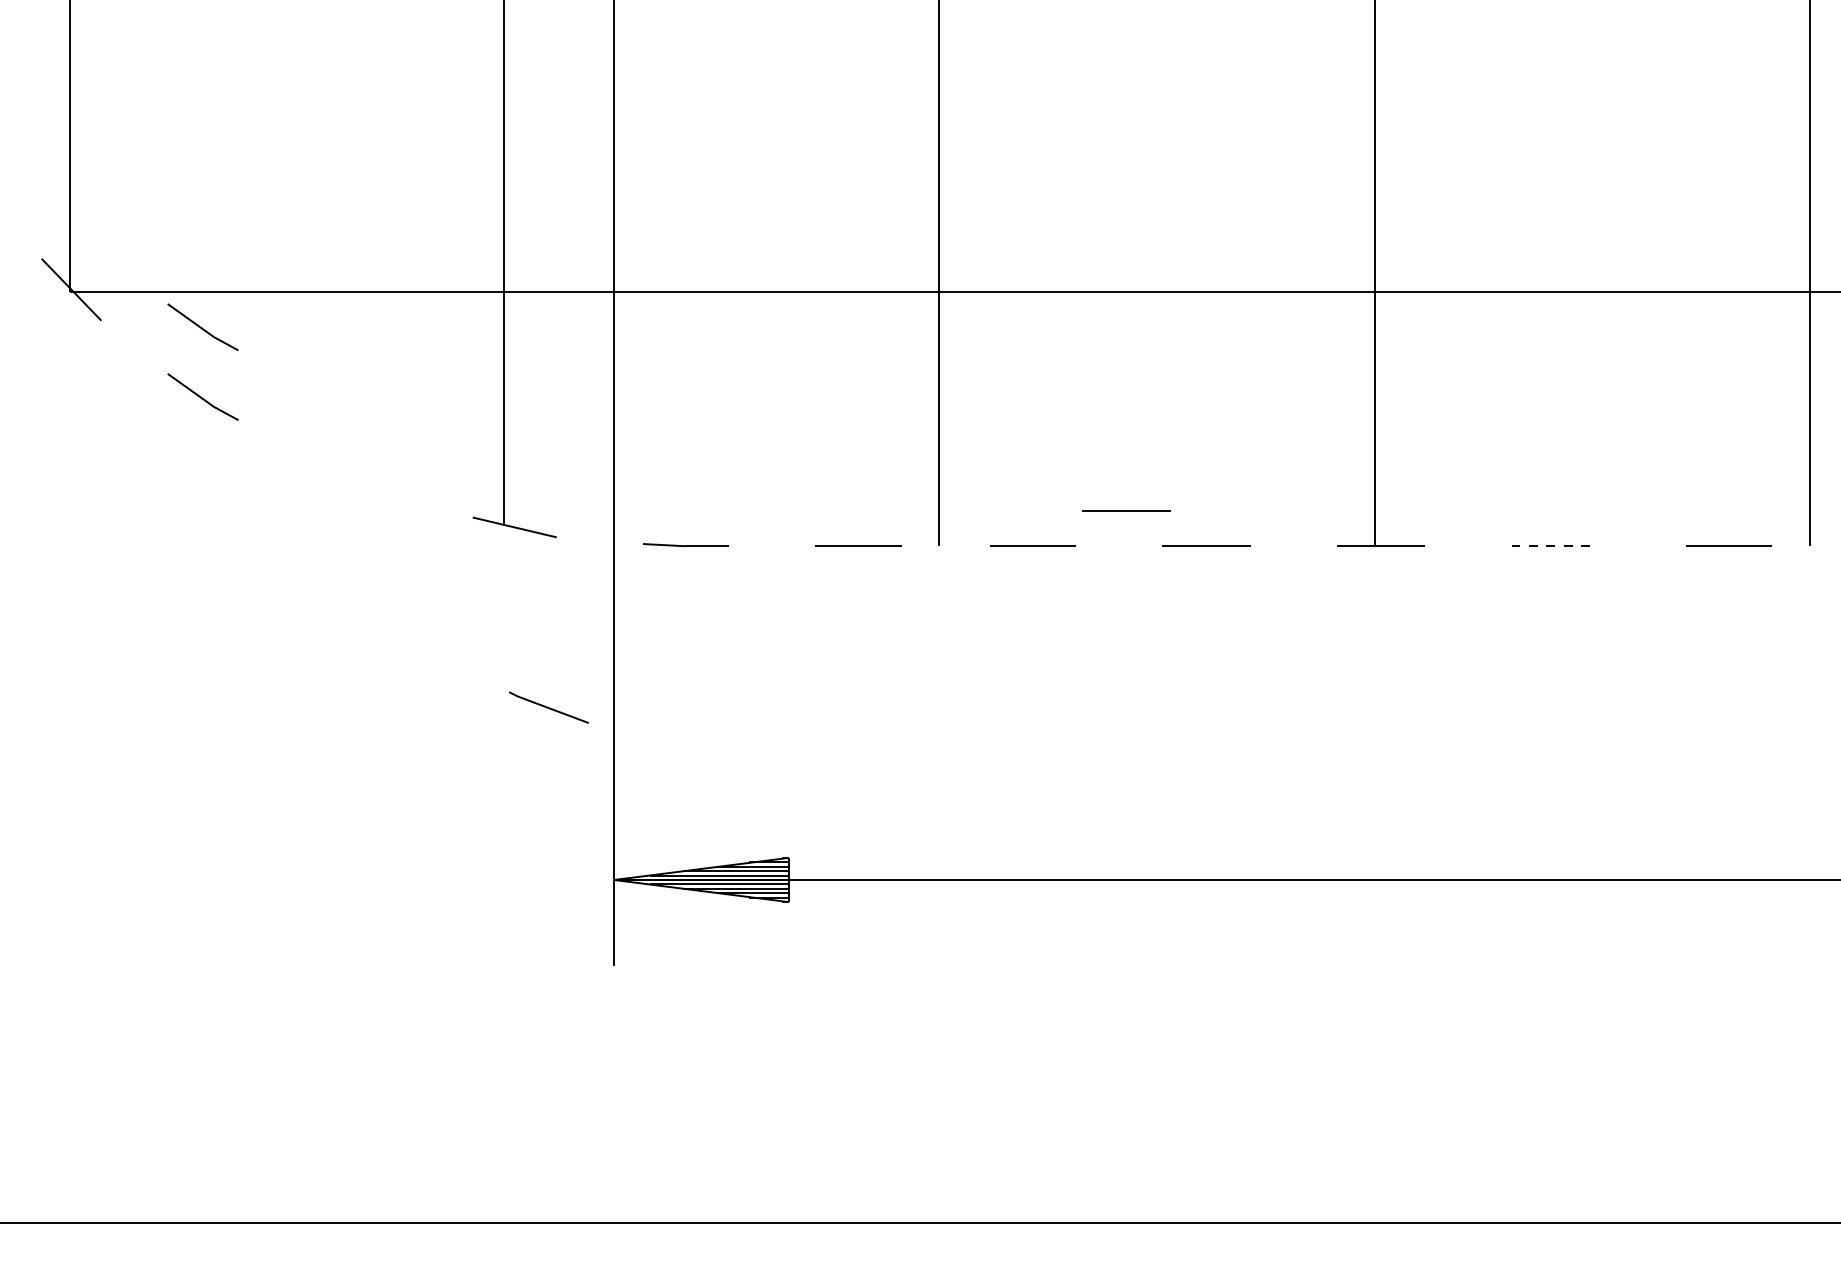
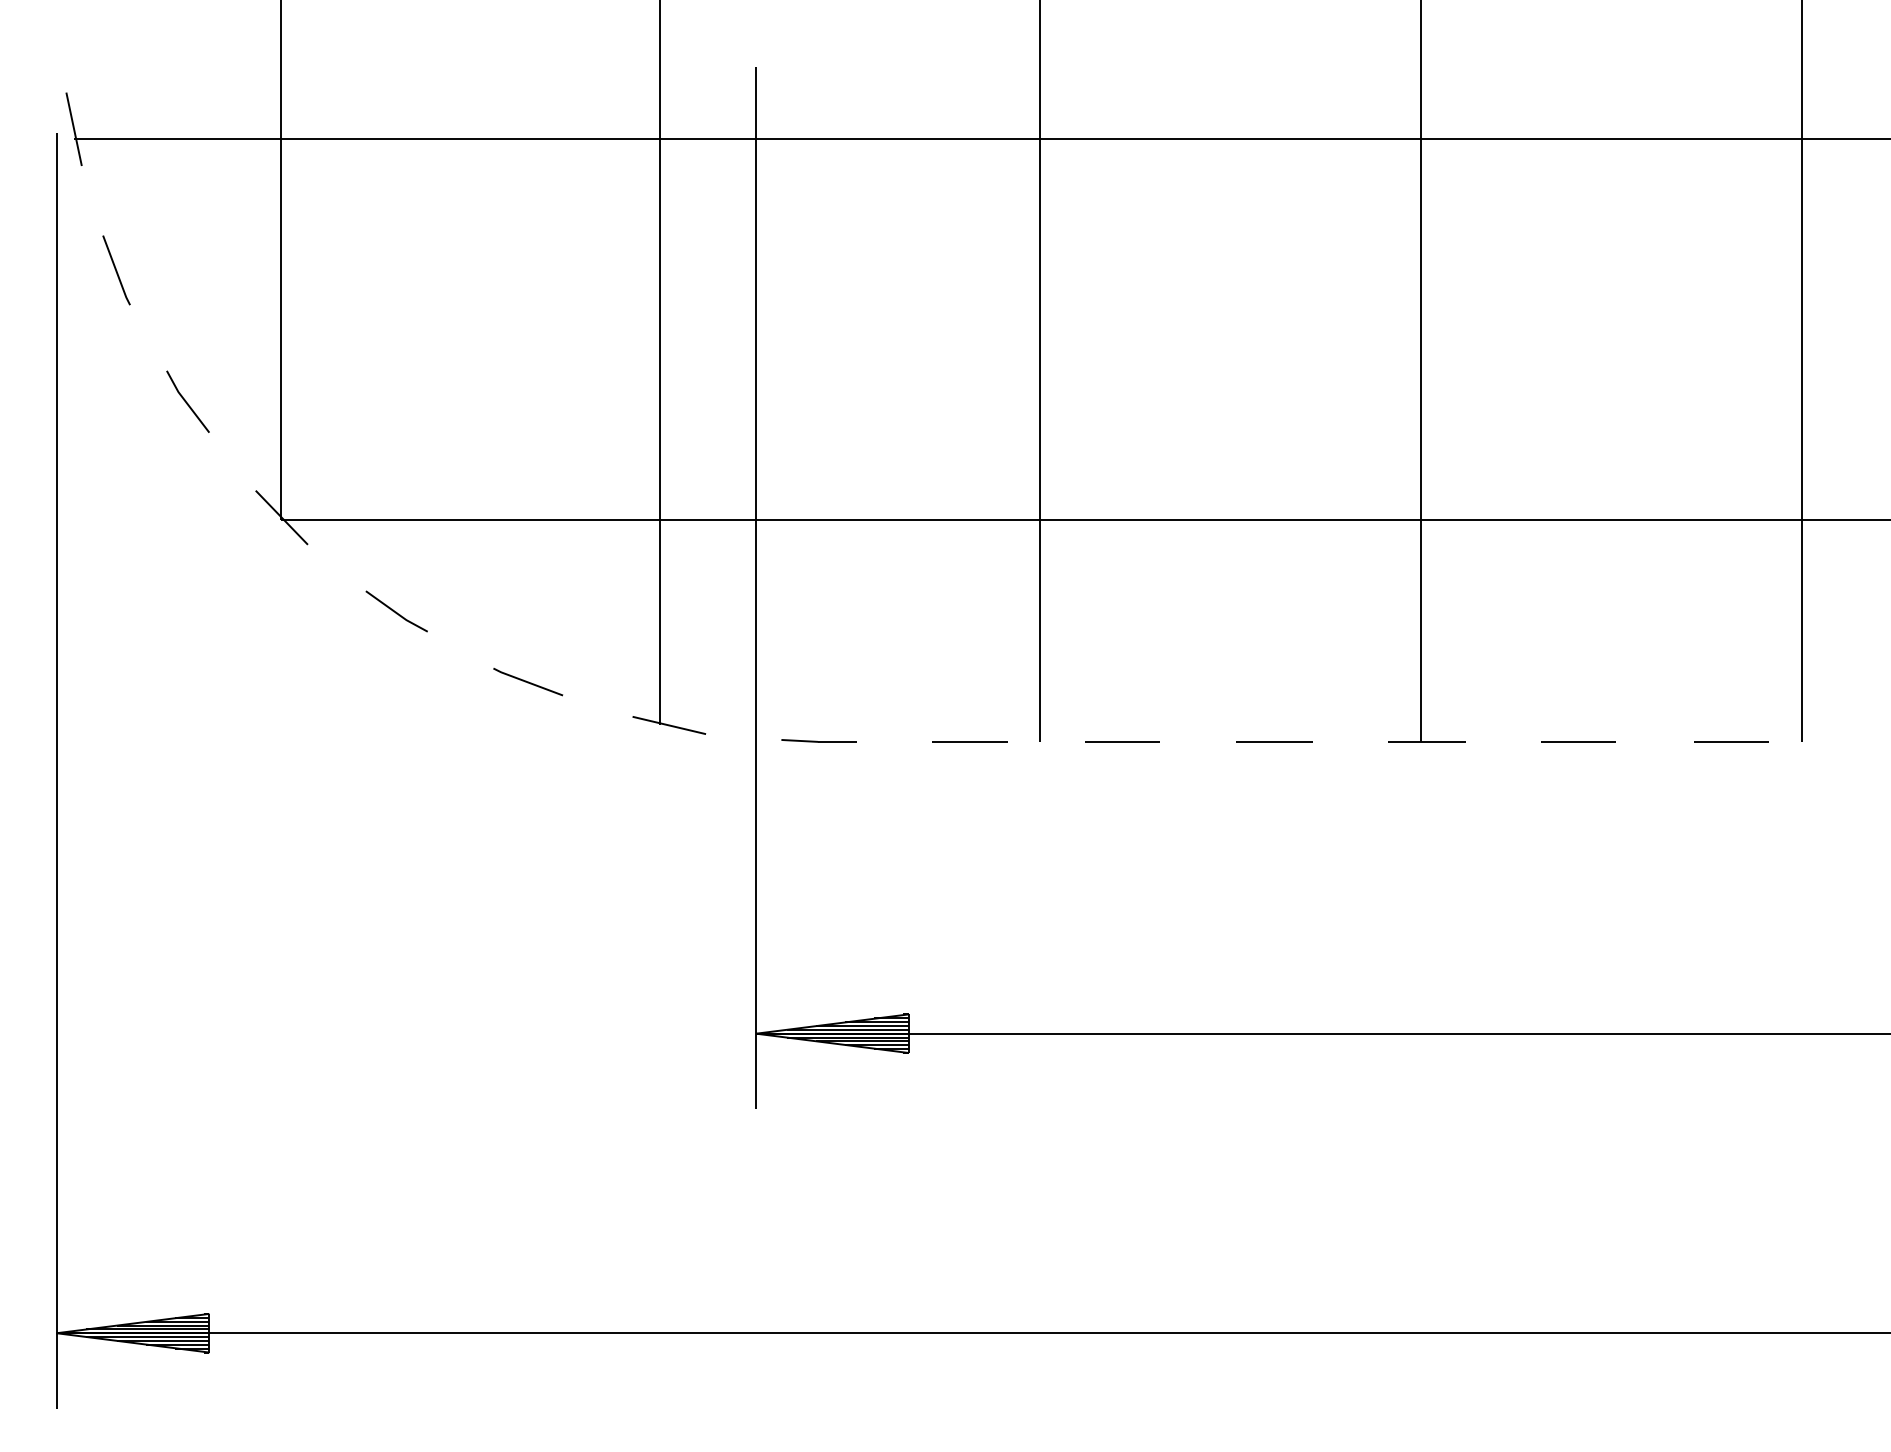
line: (202, 327) -> (396, 550), removed
line: (1126, 510) -> (1204, 710), removed
line: (1554, 545) -> (1578, 741), dashed -> solid
line: (549, 708) -> (528, 682), moved

